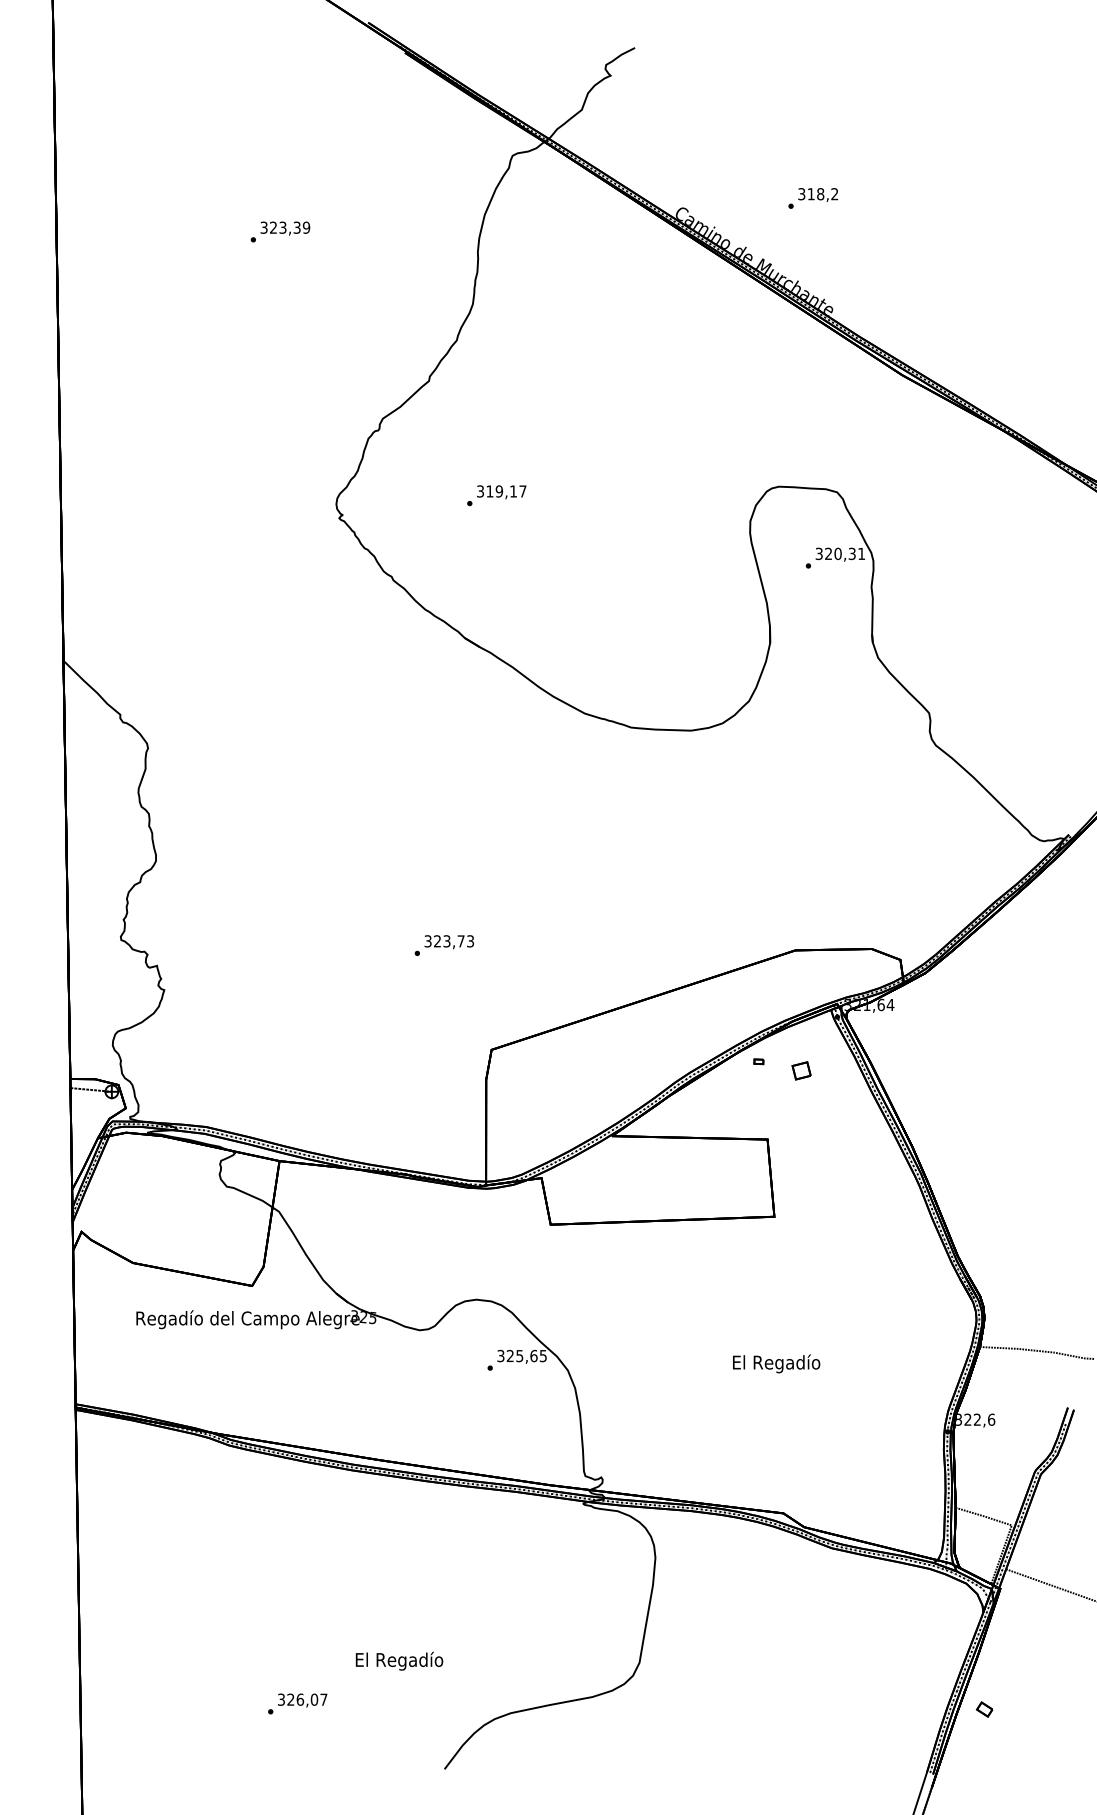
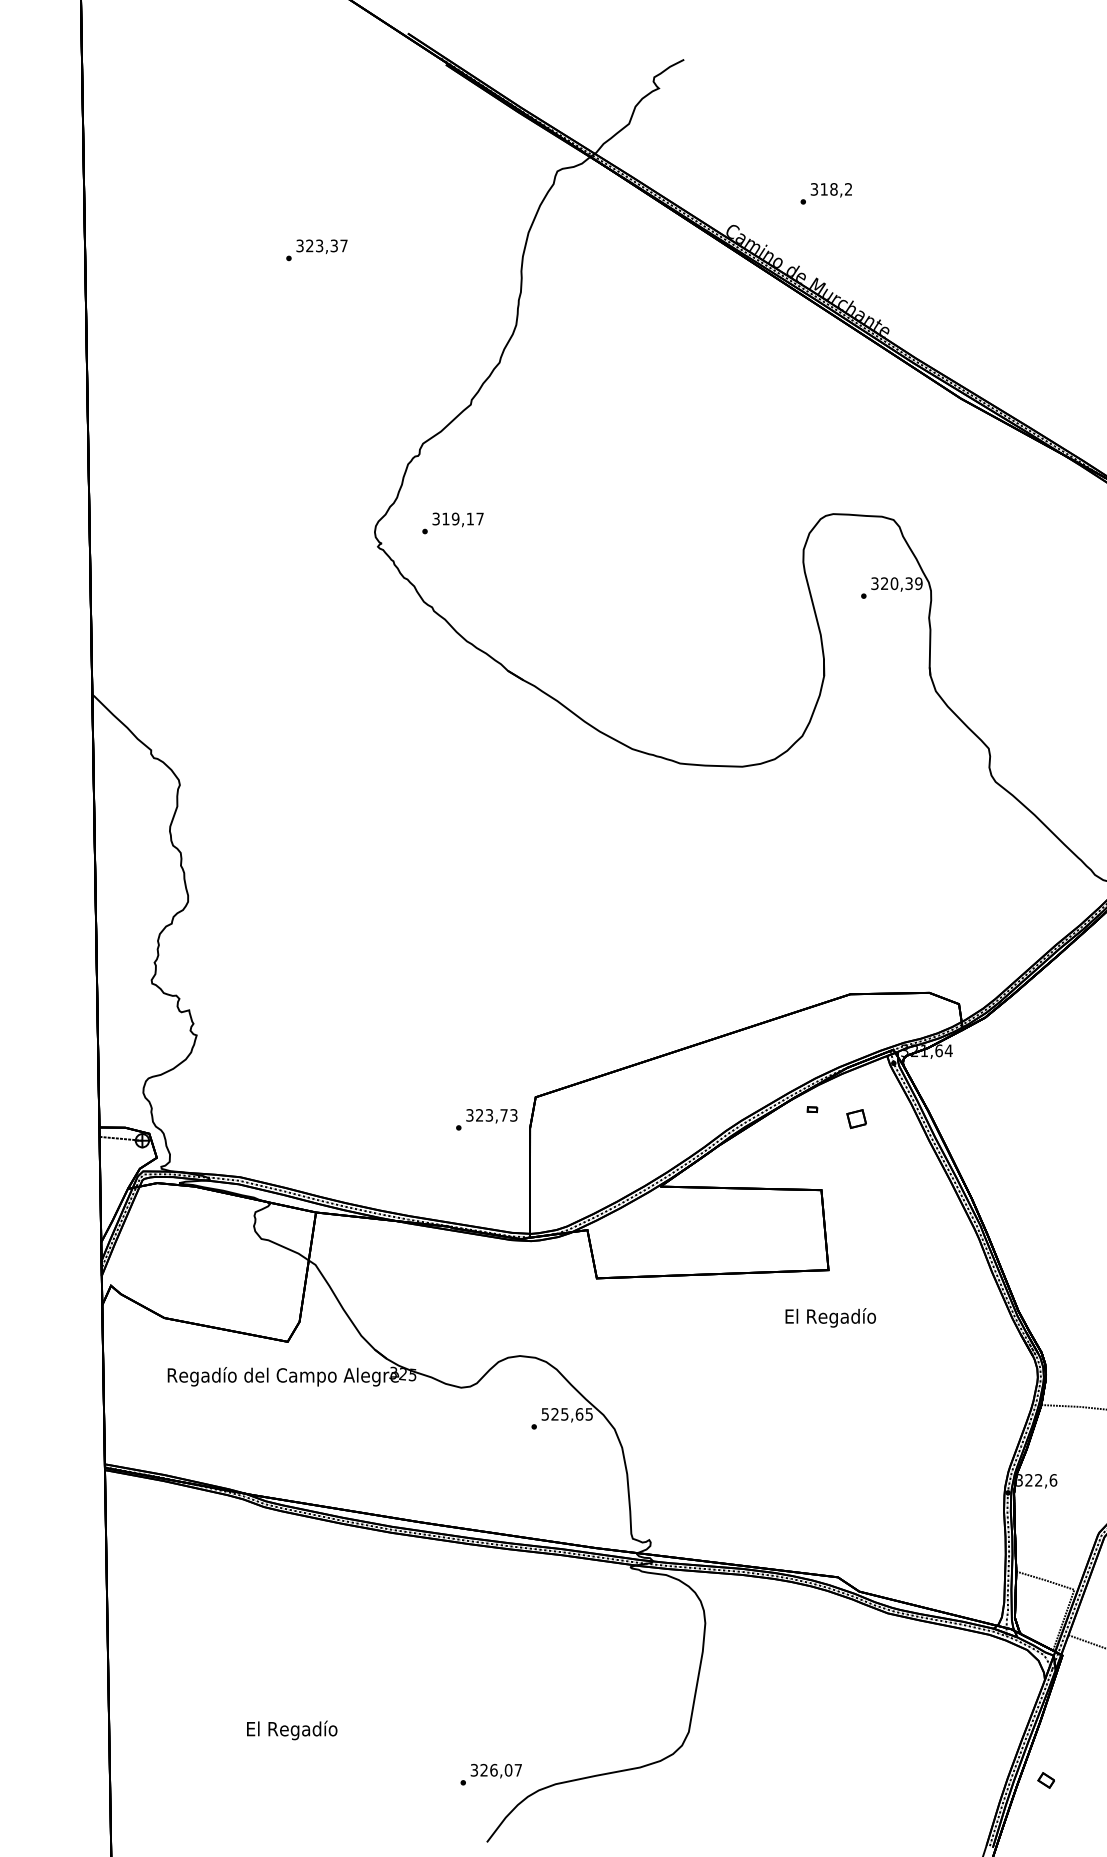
text: (812, 198) -> (825, 193), moved
text: (306, 227) -> (343, 245), 323,39 -> 323,37
text: (496, 495) -> (452, 523), moved
text: (861, 553) -> (918, 583), 320,31 -> 320,39
text: (443, 945) -> (485, 1119), moved
text: (500, 1355) -> (544, 1413), 325,65 -> 525,65
text: (776, 1363) -> (830, 1317), moved
text: (399, 1660) -> (292, 1729), moved
text: (297, 1703) -> (491, 1774), moved

